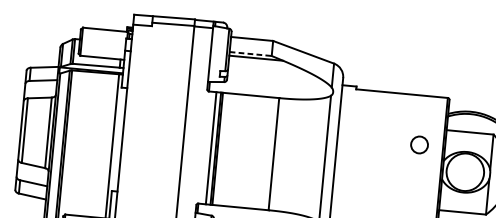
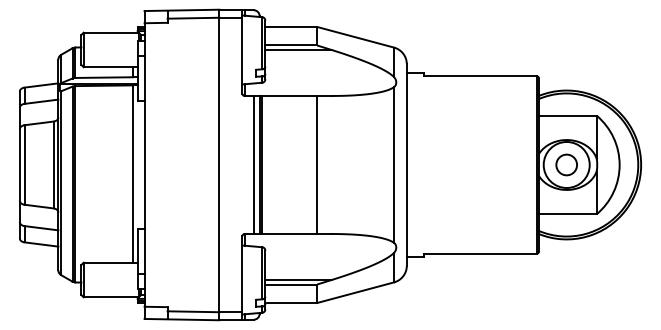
line: (250, 54) -> (291, 45), dashed -> solid
circle: (419, 144) -> (566, 164), moved
line: (274, 153) -> (317, 164), moved

